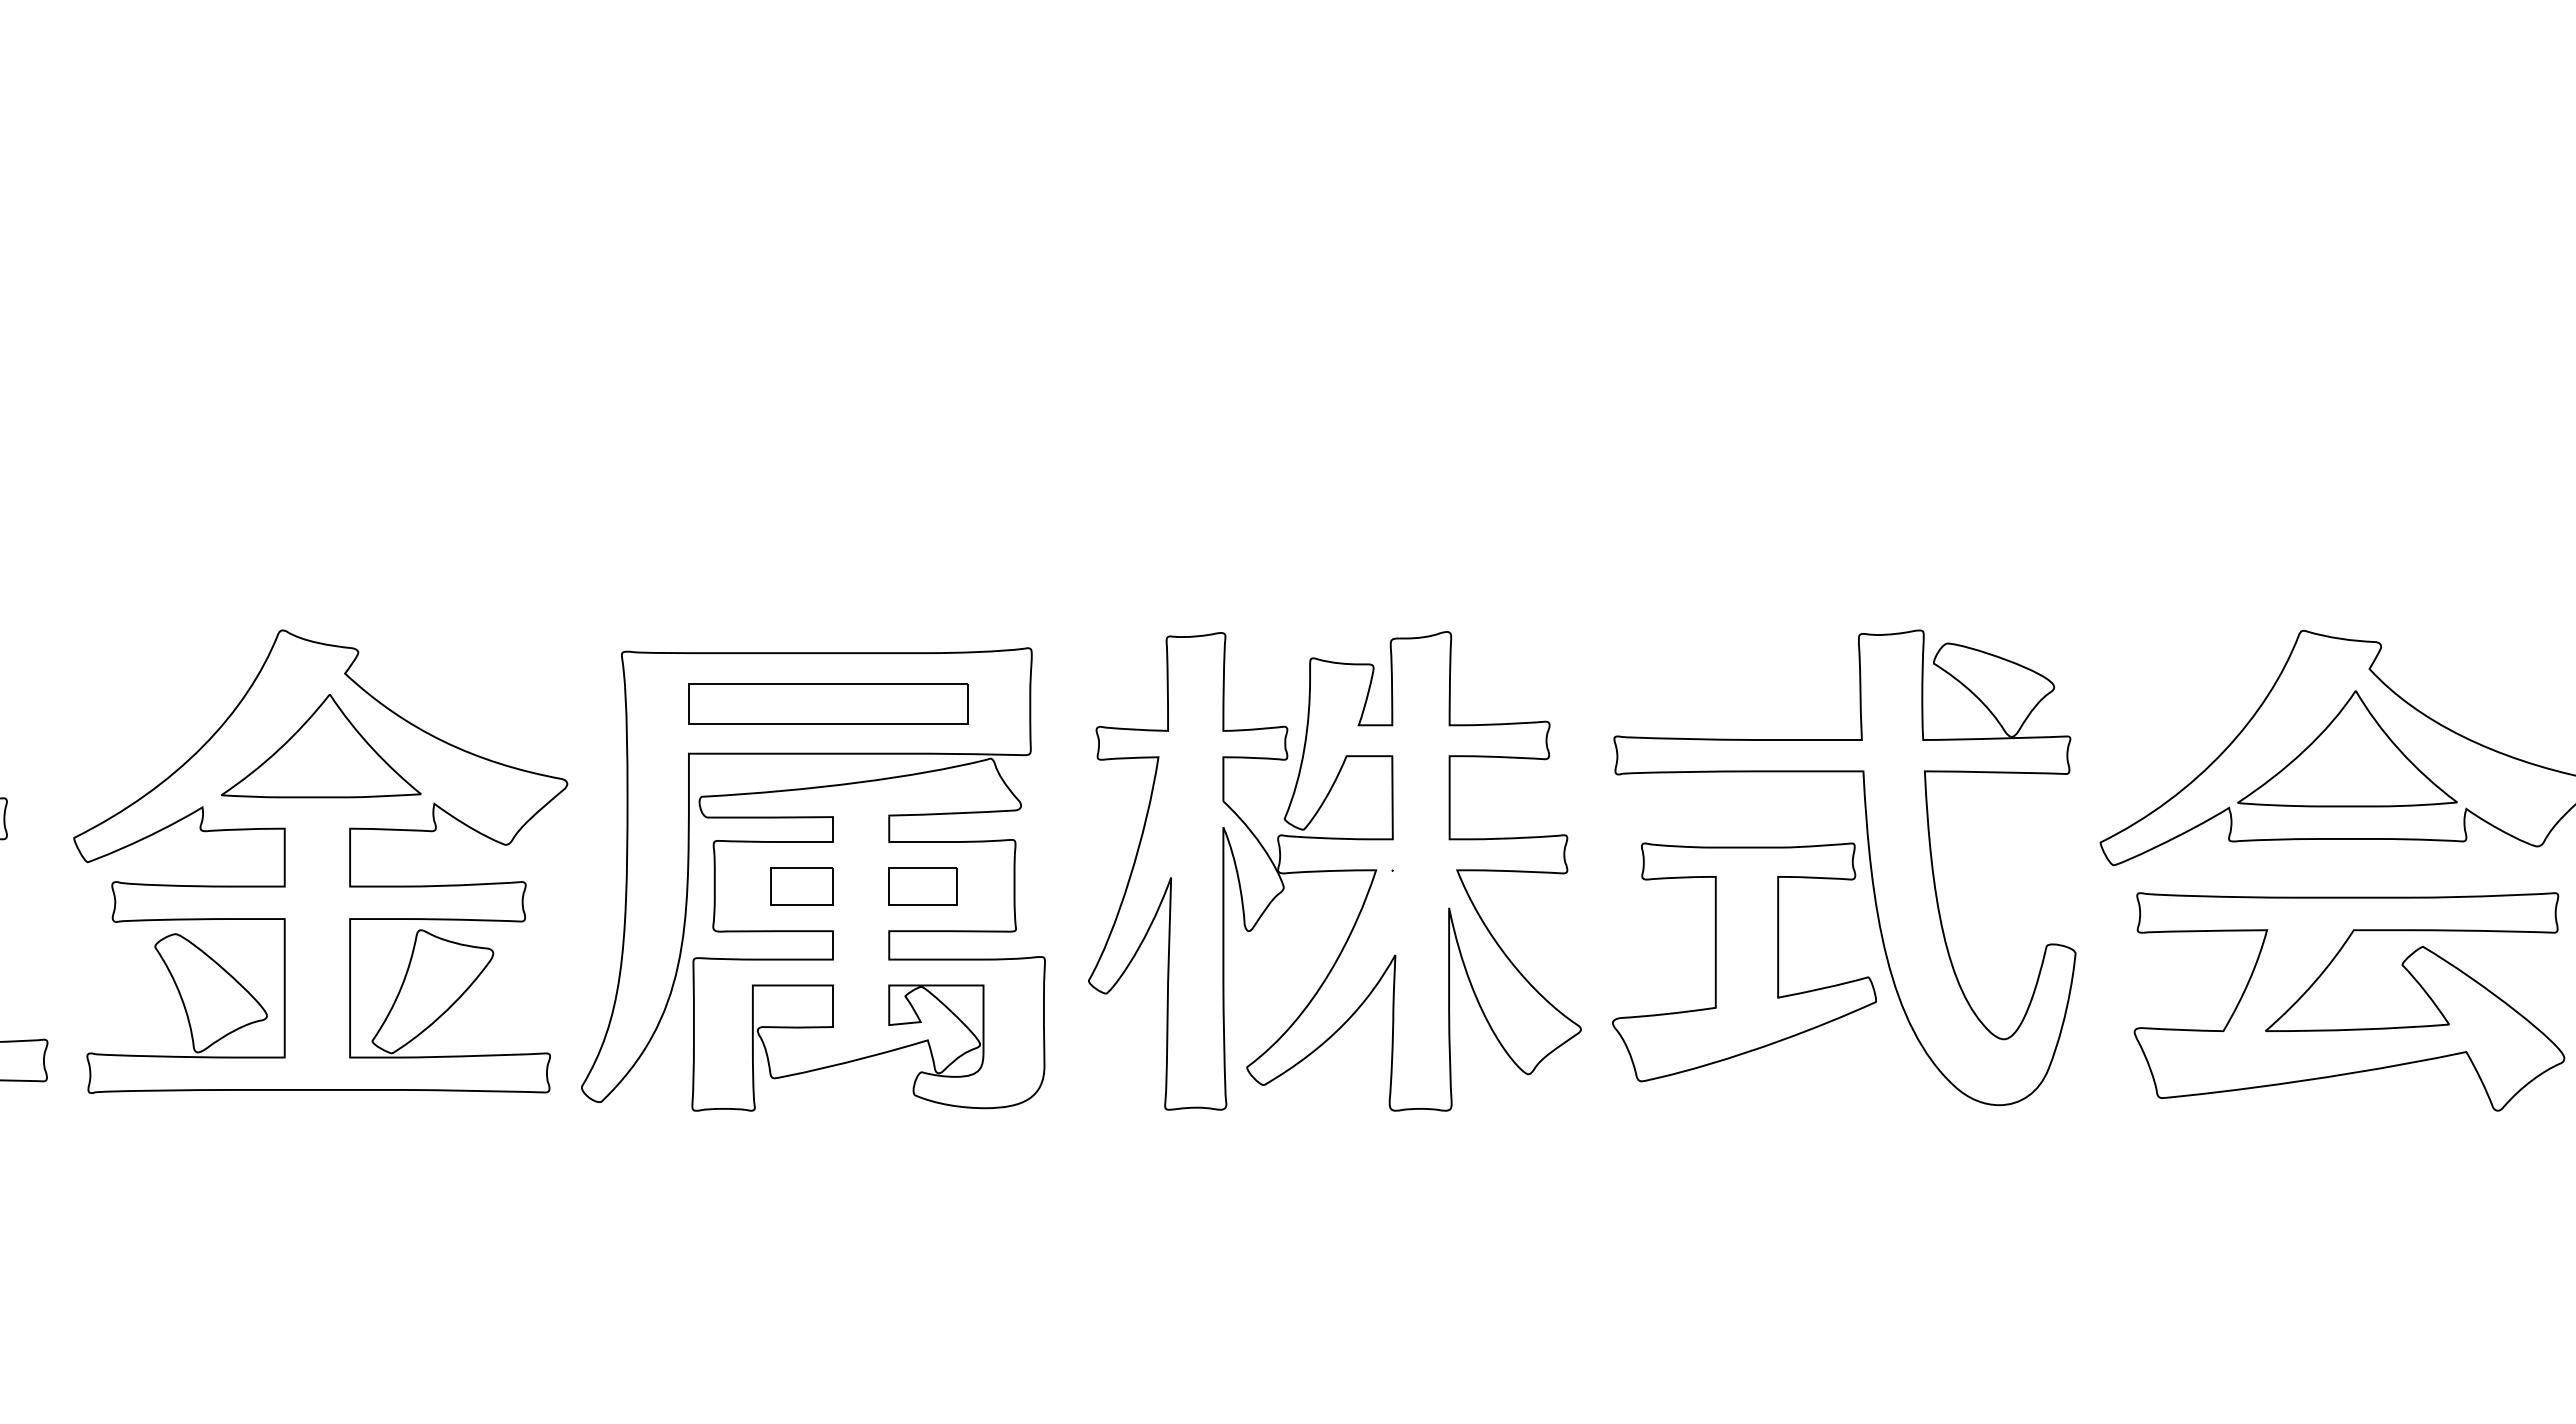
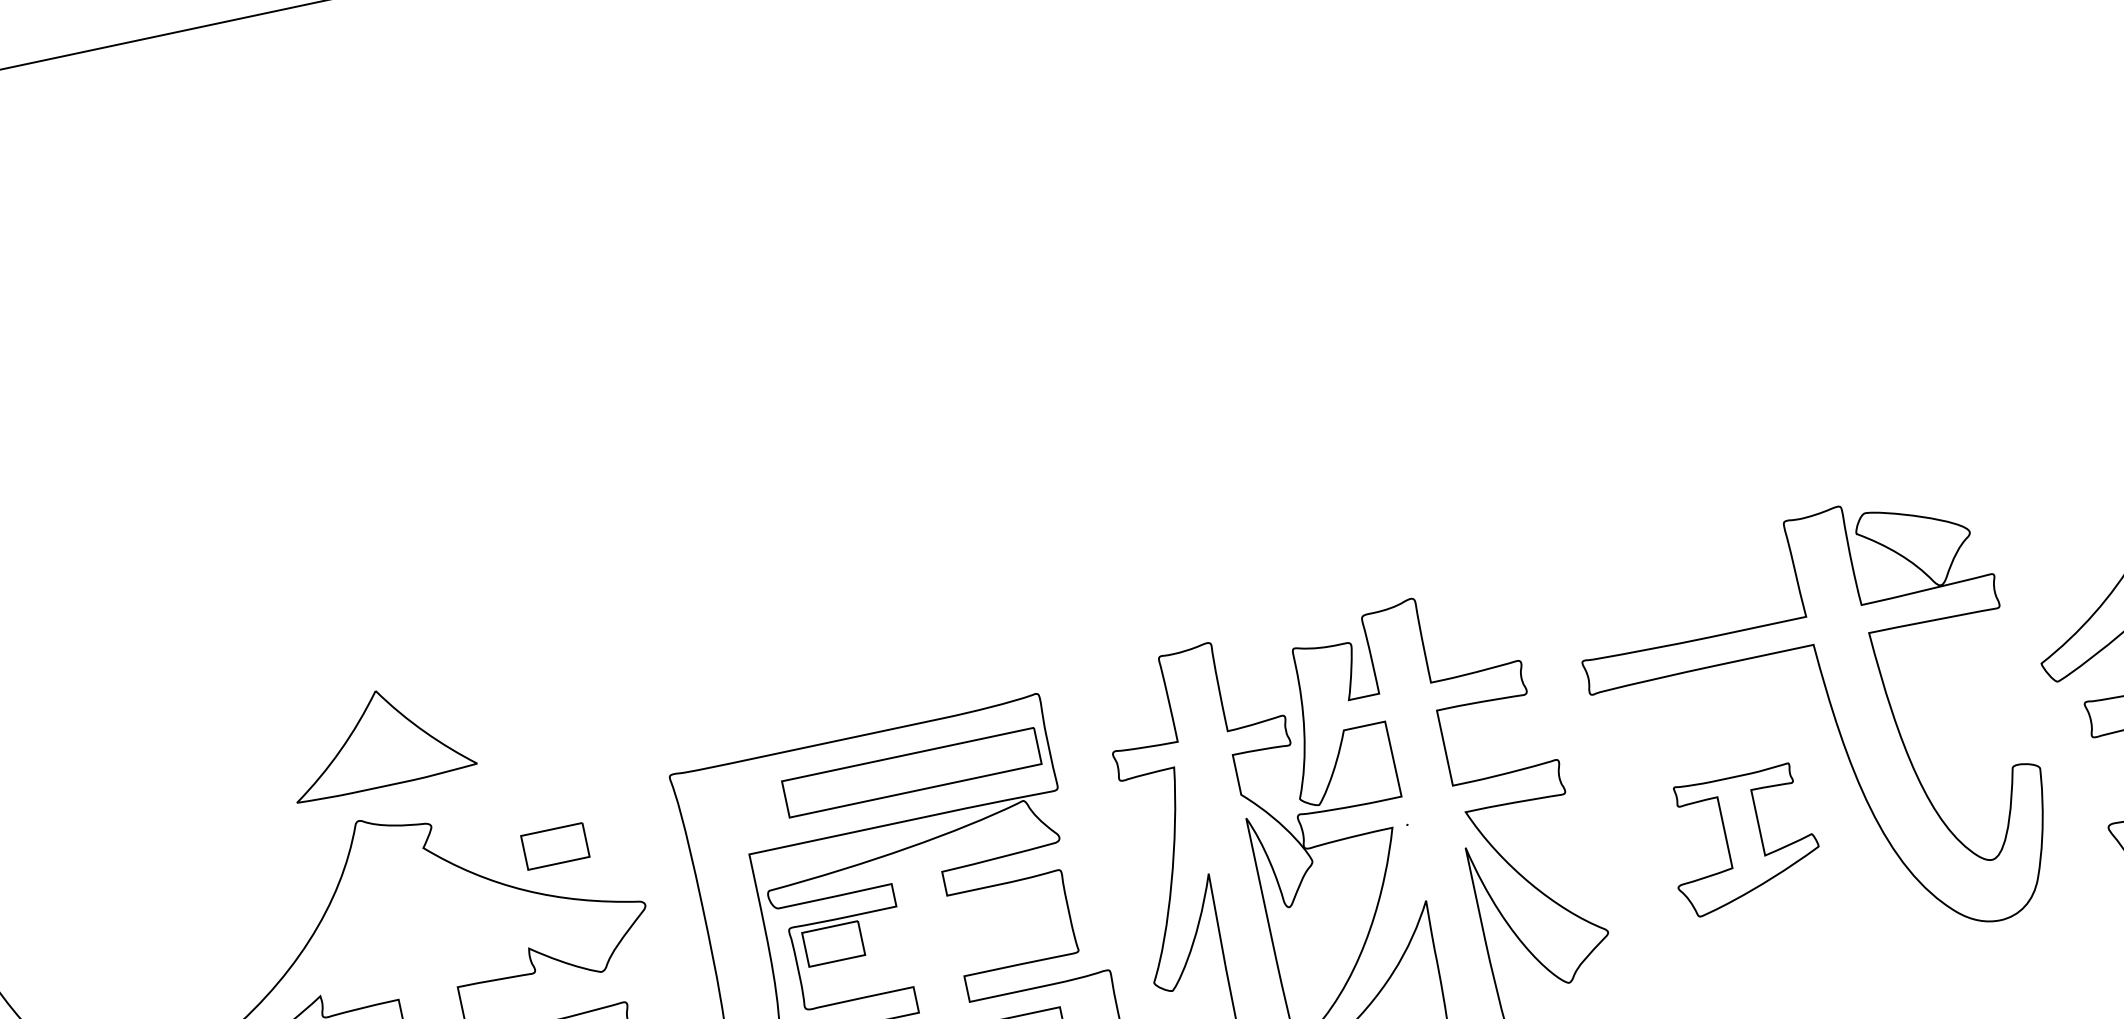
part: (828, 703) -> (911, 772), moved
part: (321, 746) -> (378, 739), moved
part: (801, 886) -> (833, 944), moved
part: (922, 886) -> (554, 846), moved
part: (1744, 962) -> (1742, 840), size x0.6

